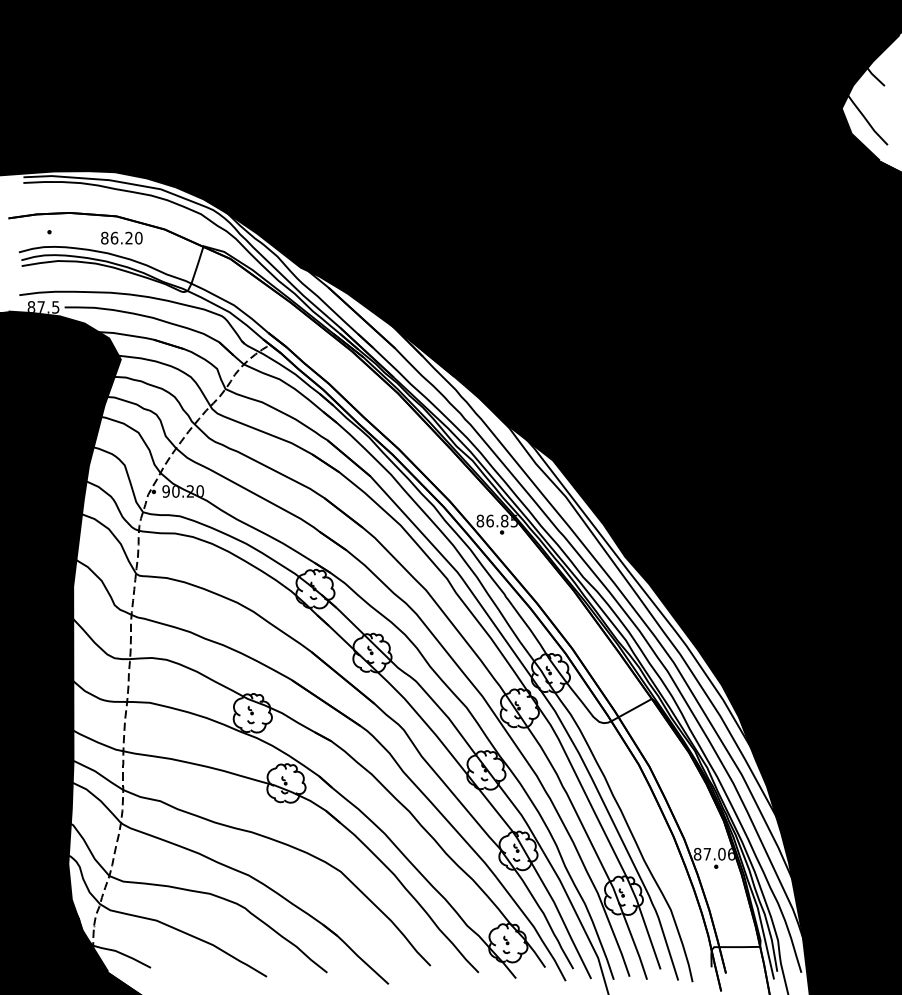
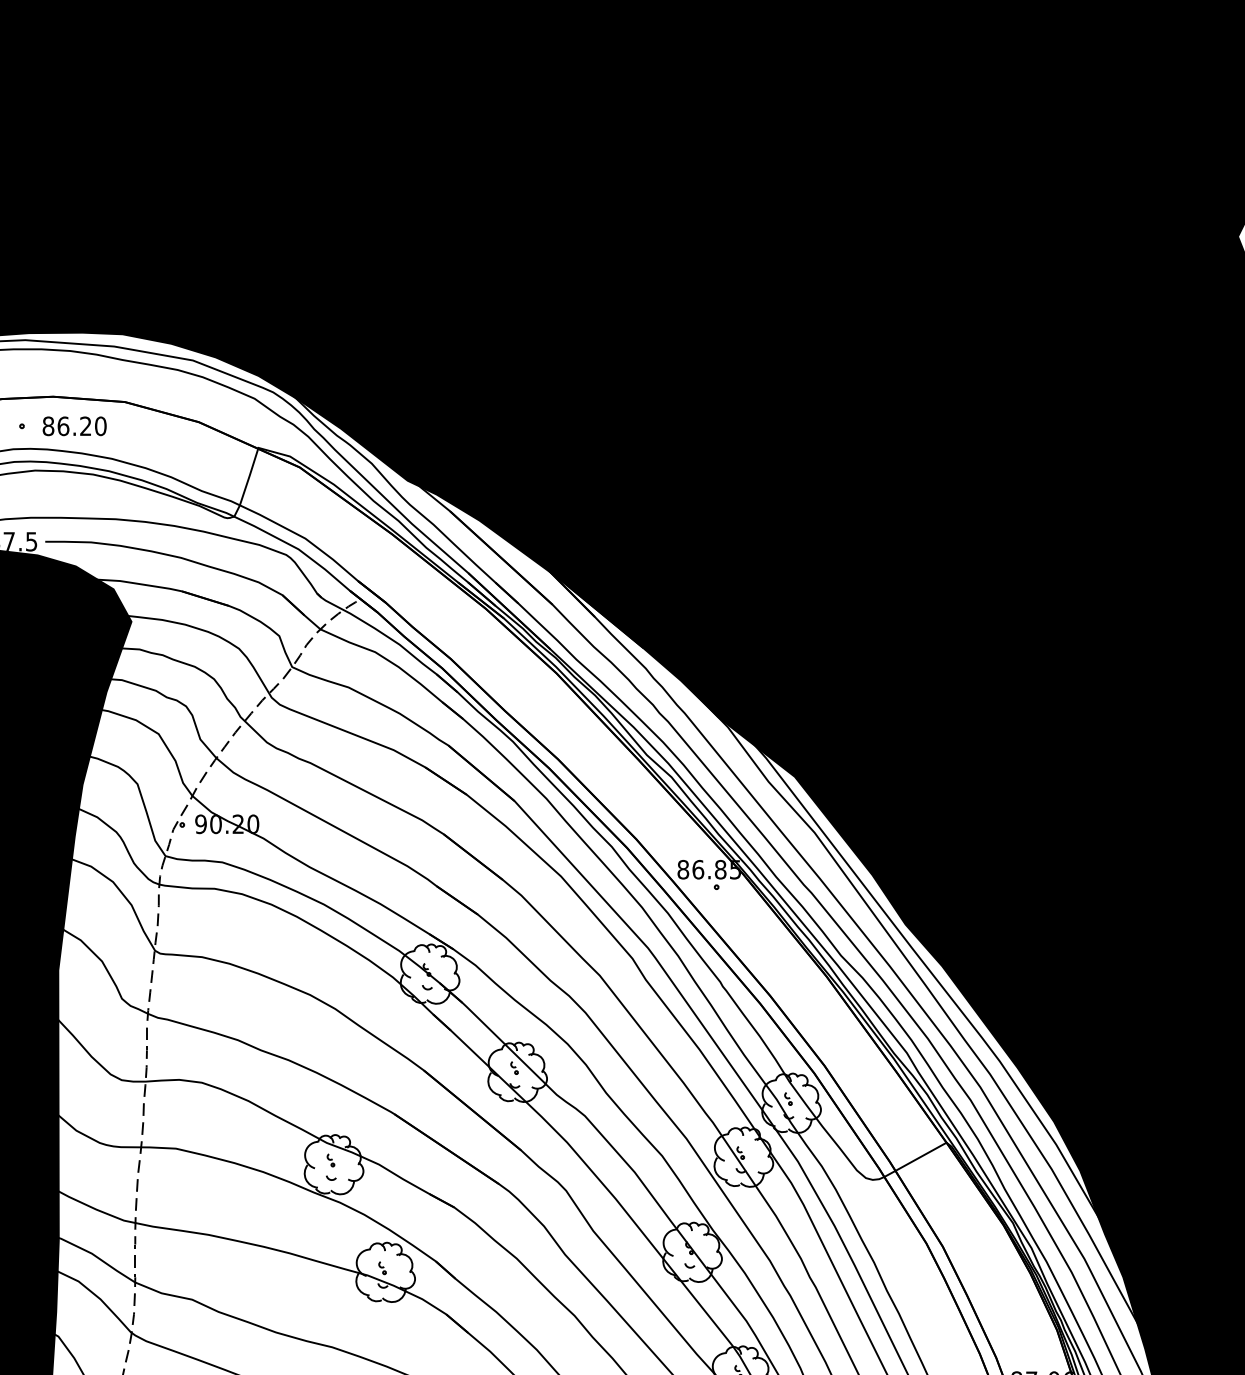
text: (121, 237) -> (74, 425), moved

